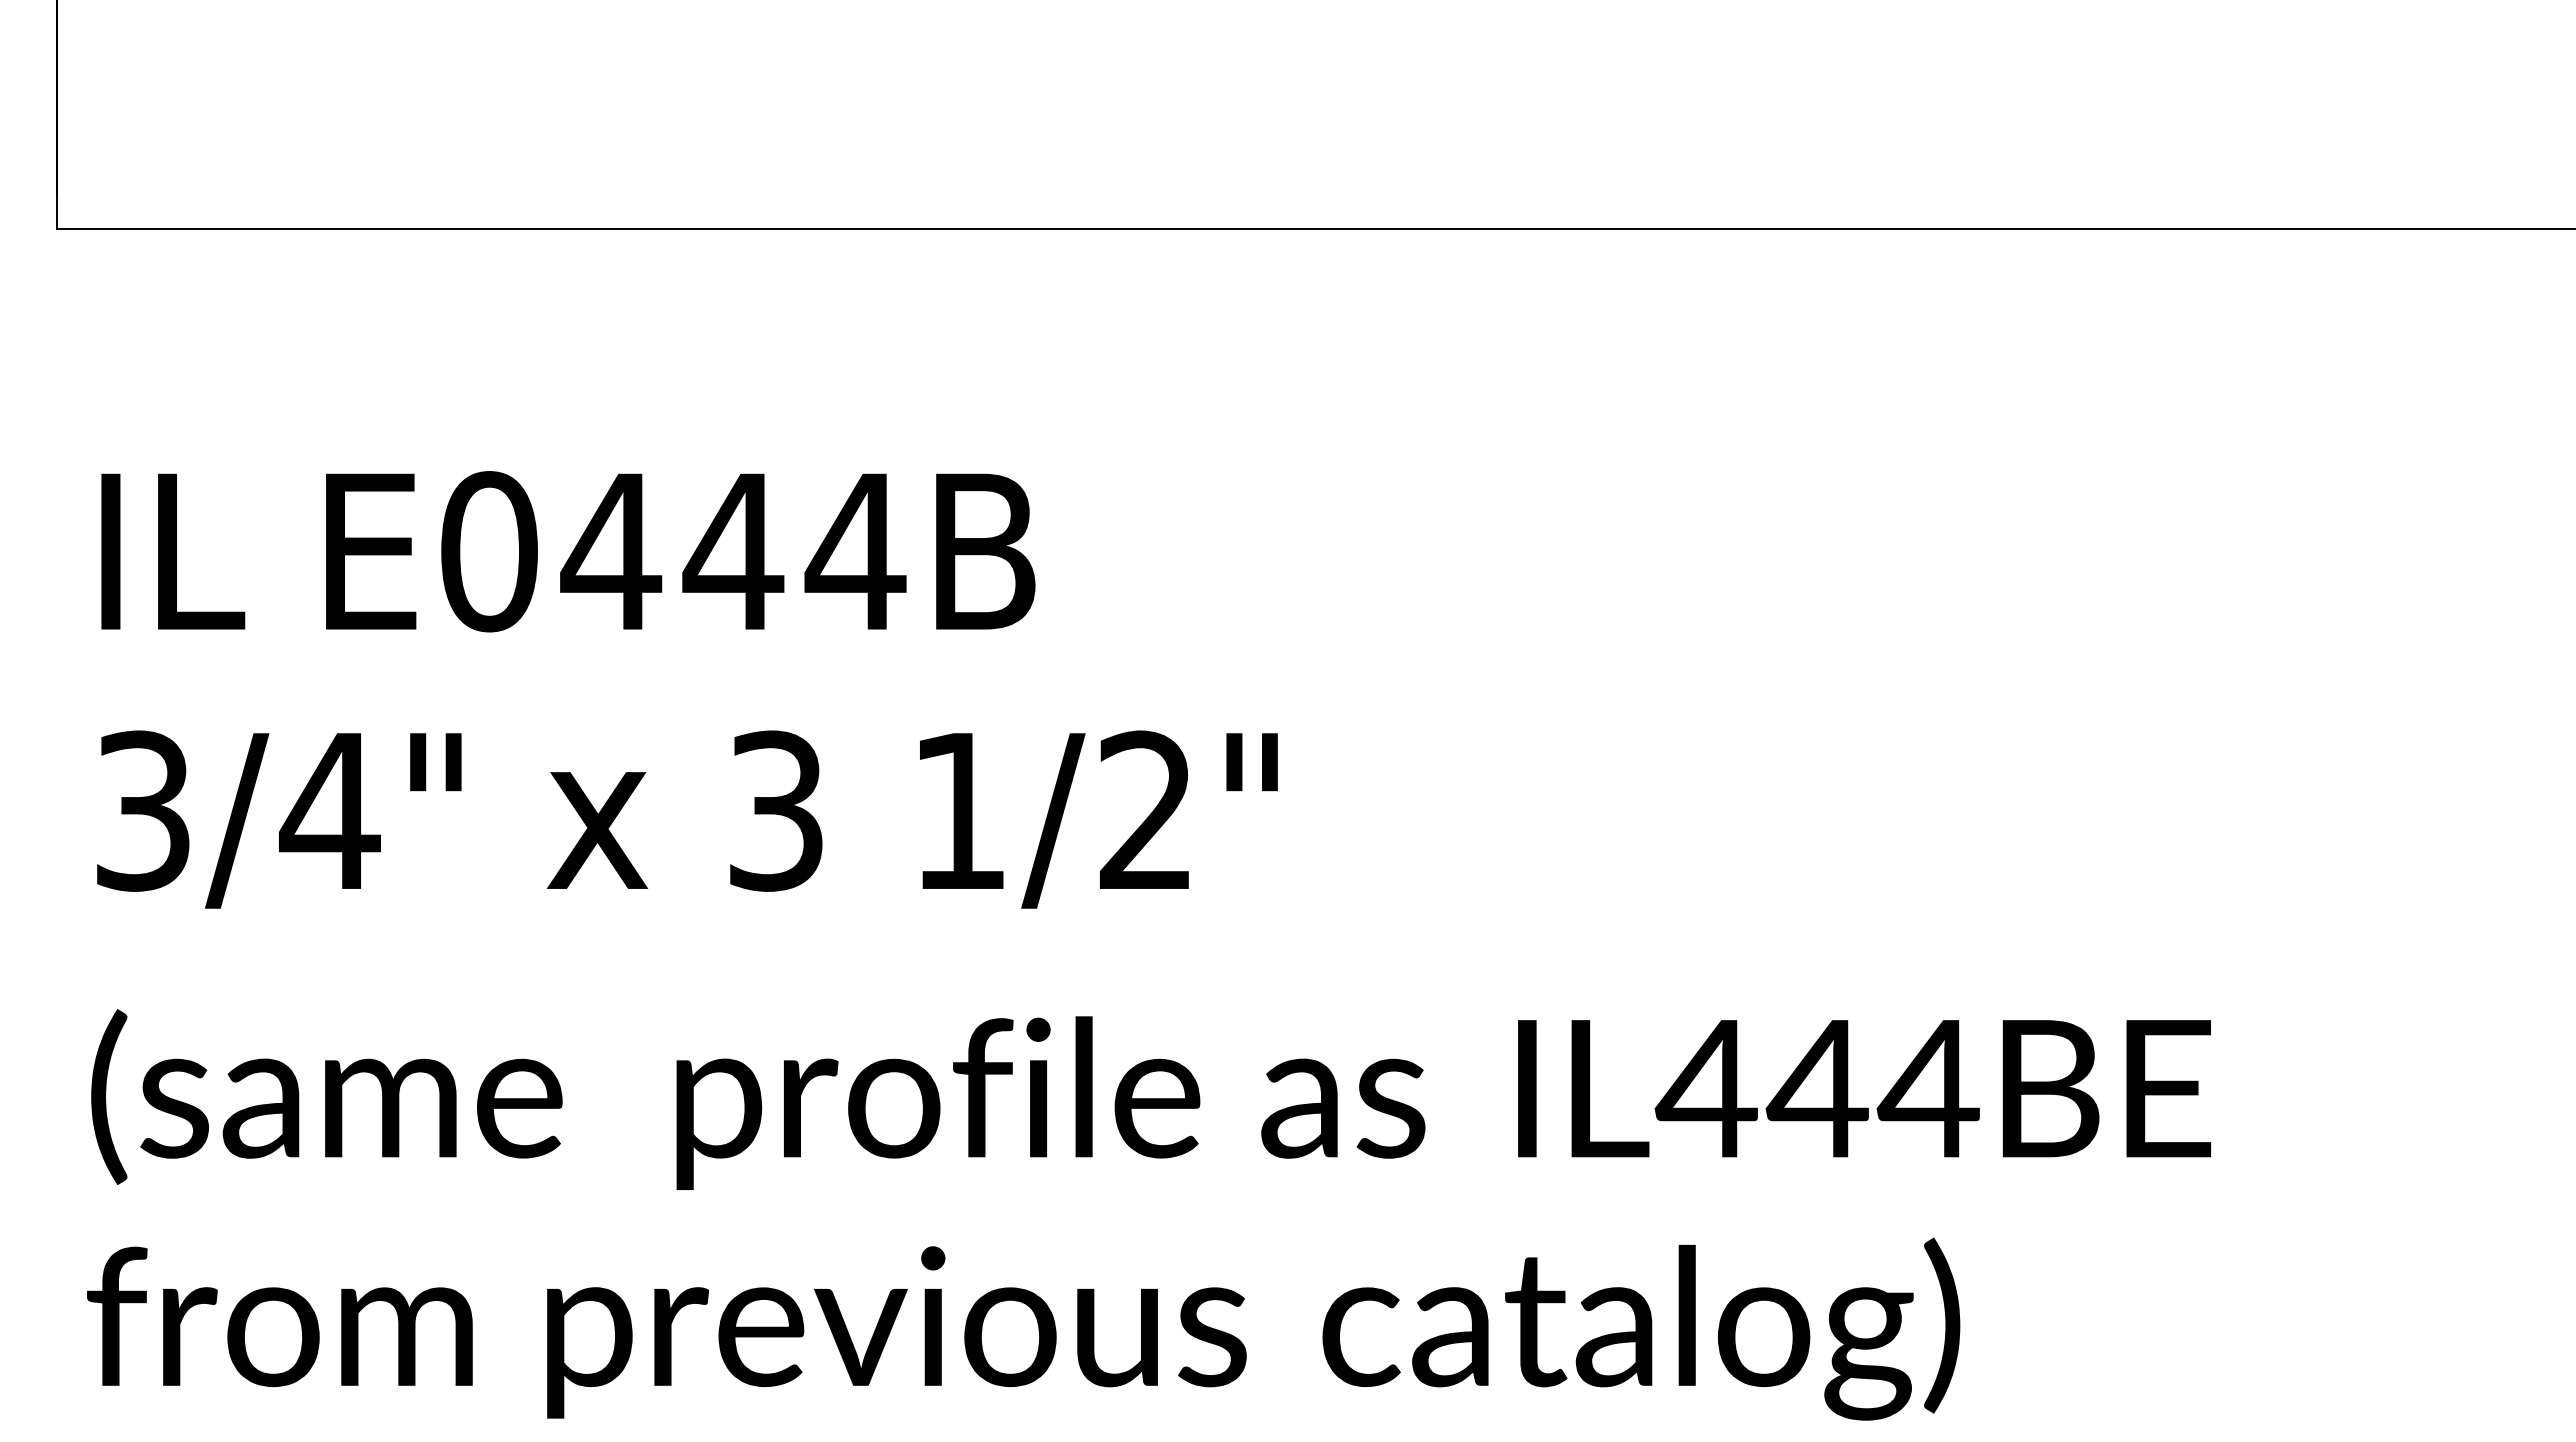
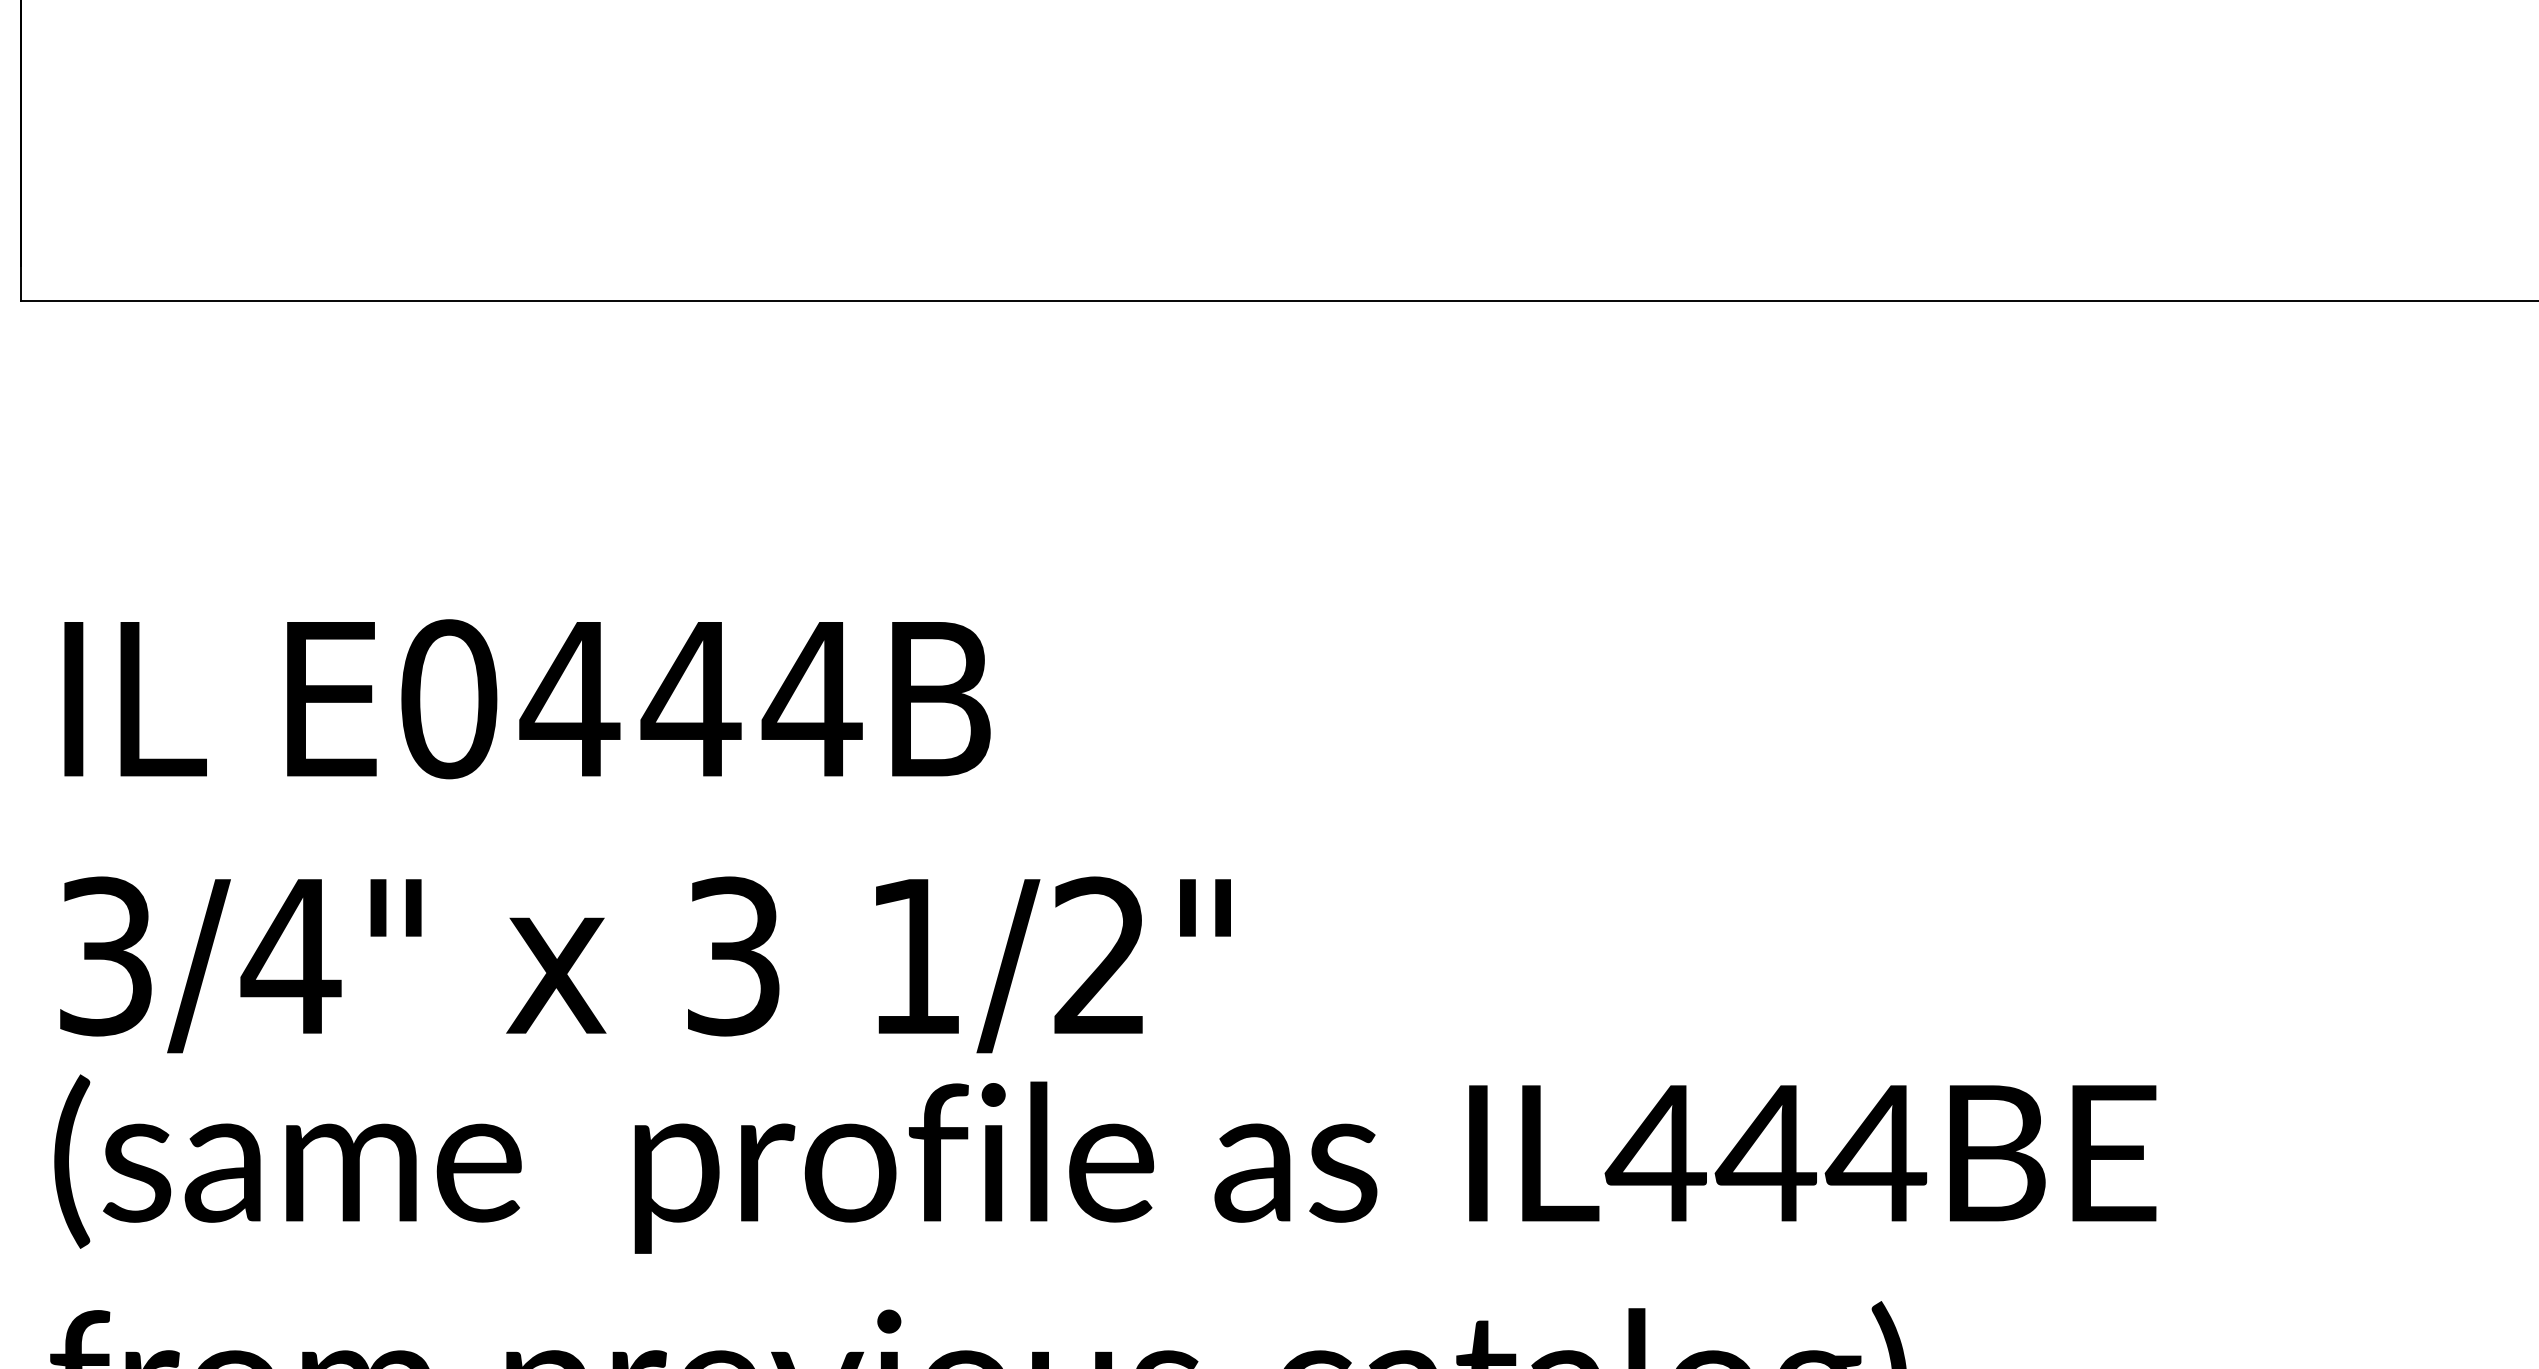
text: (687, 689) -> (645, 835), moved

